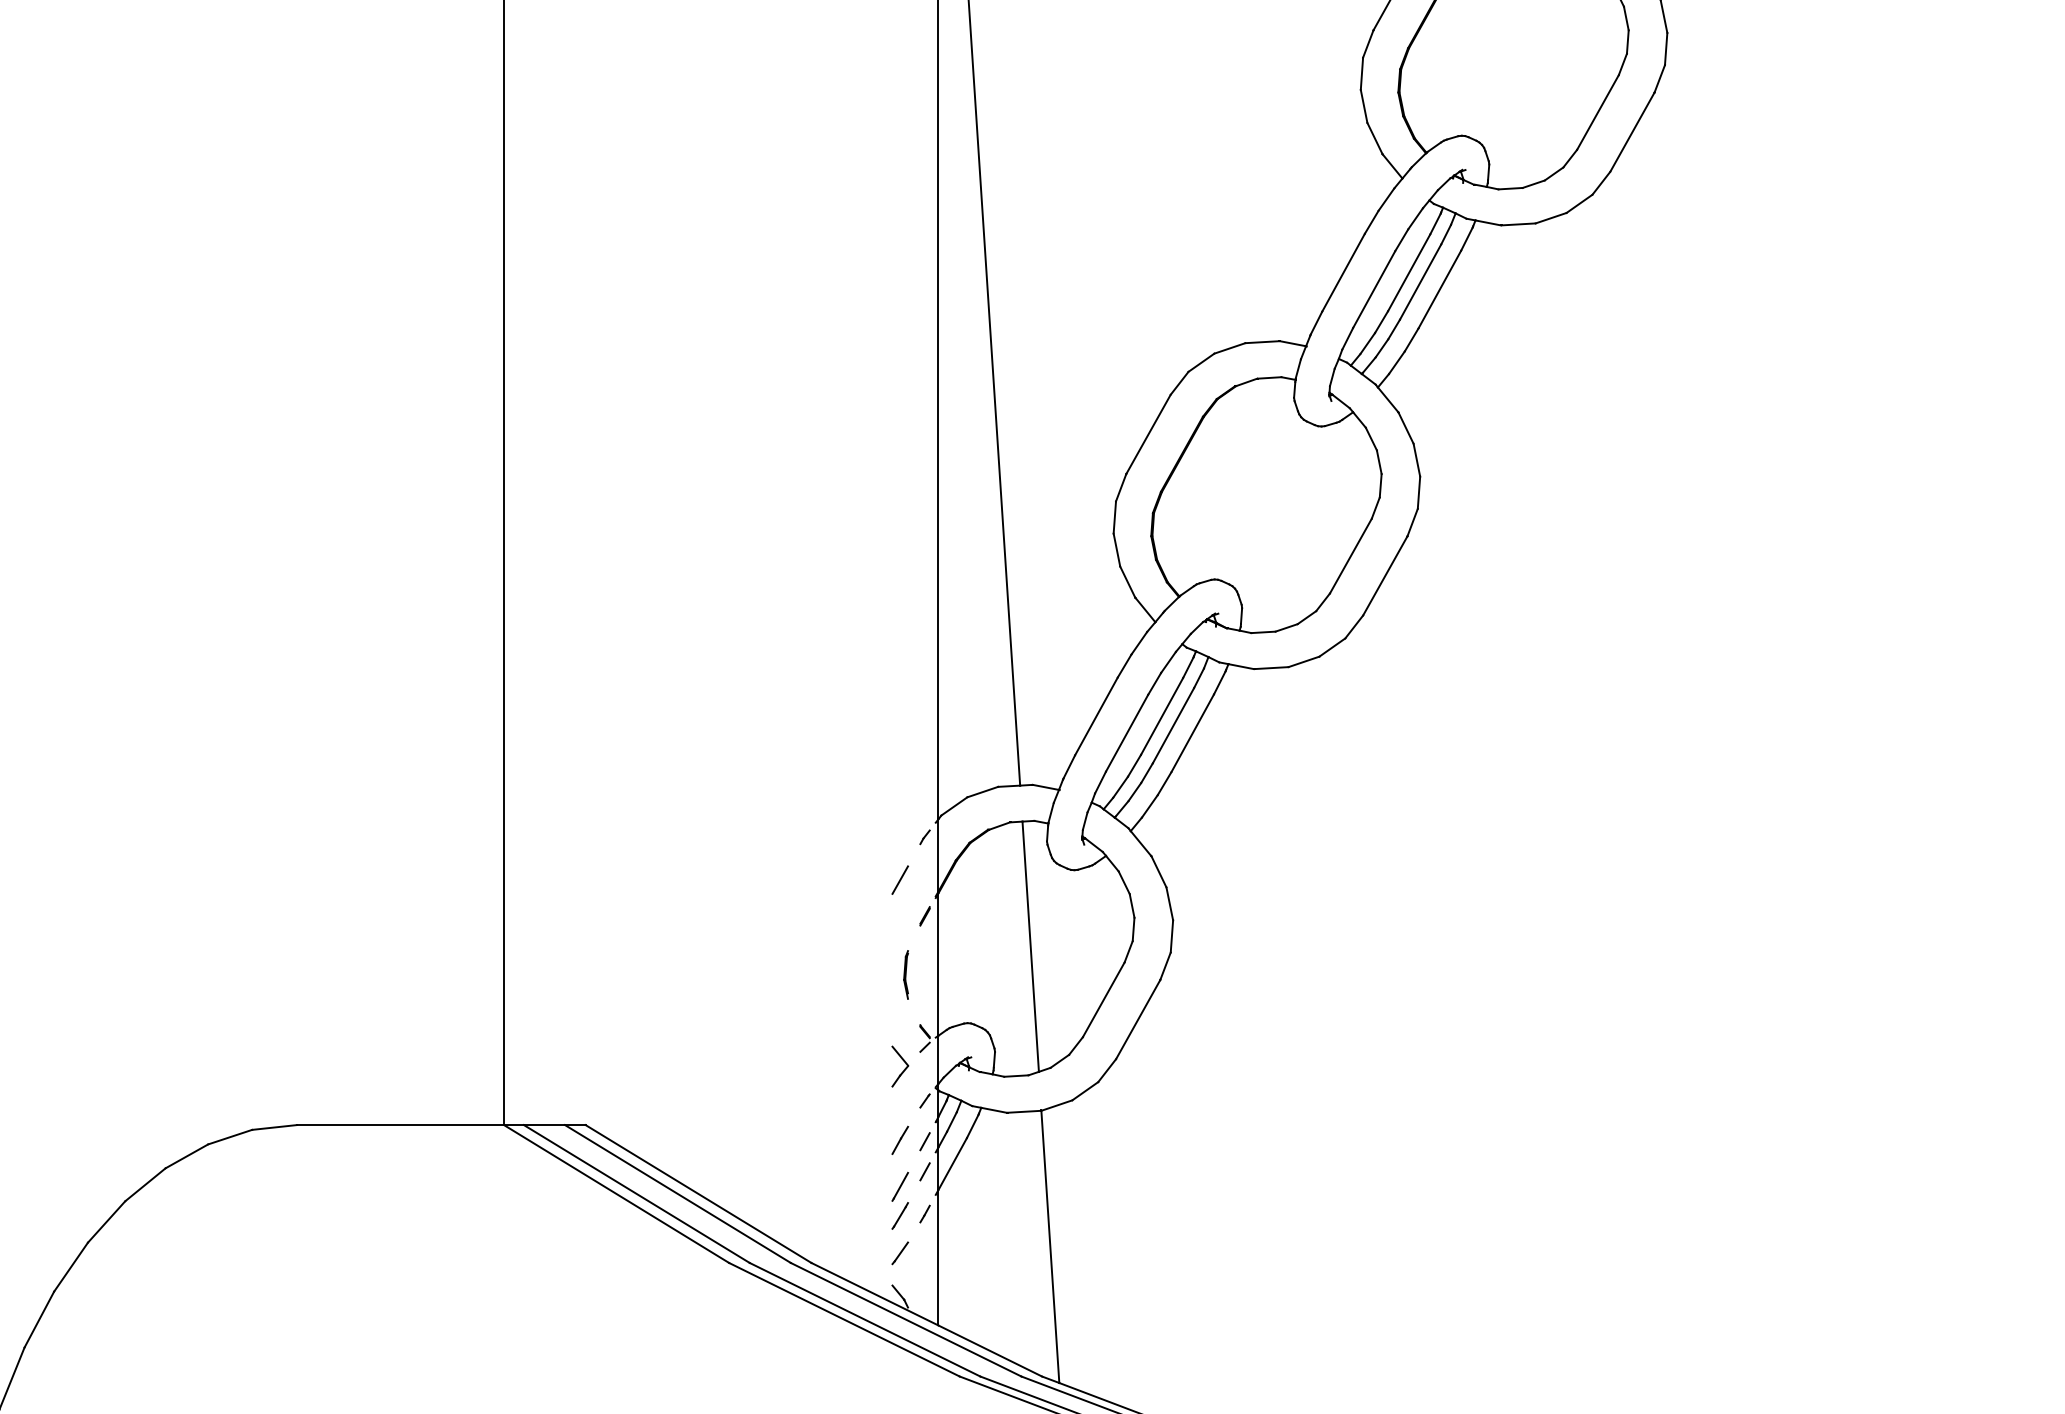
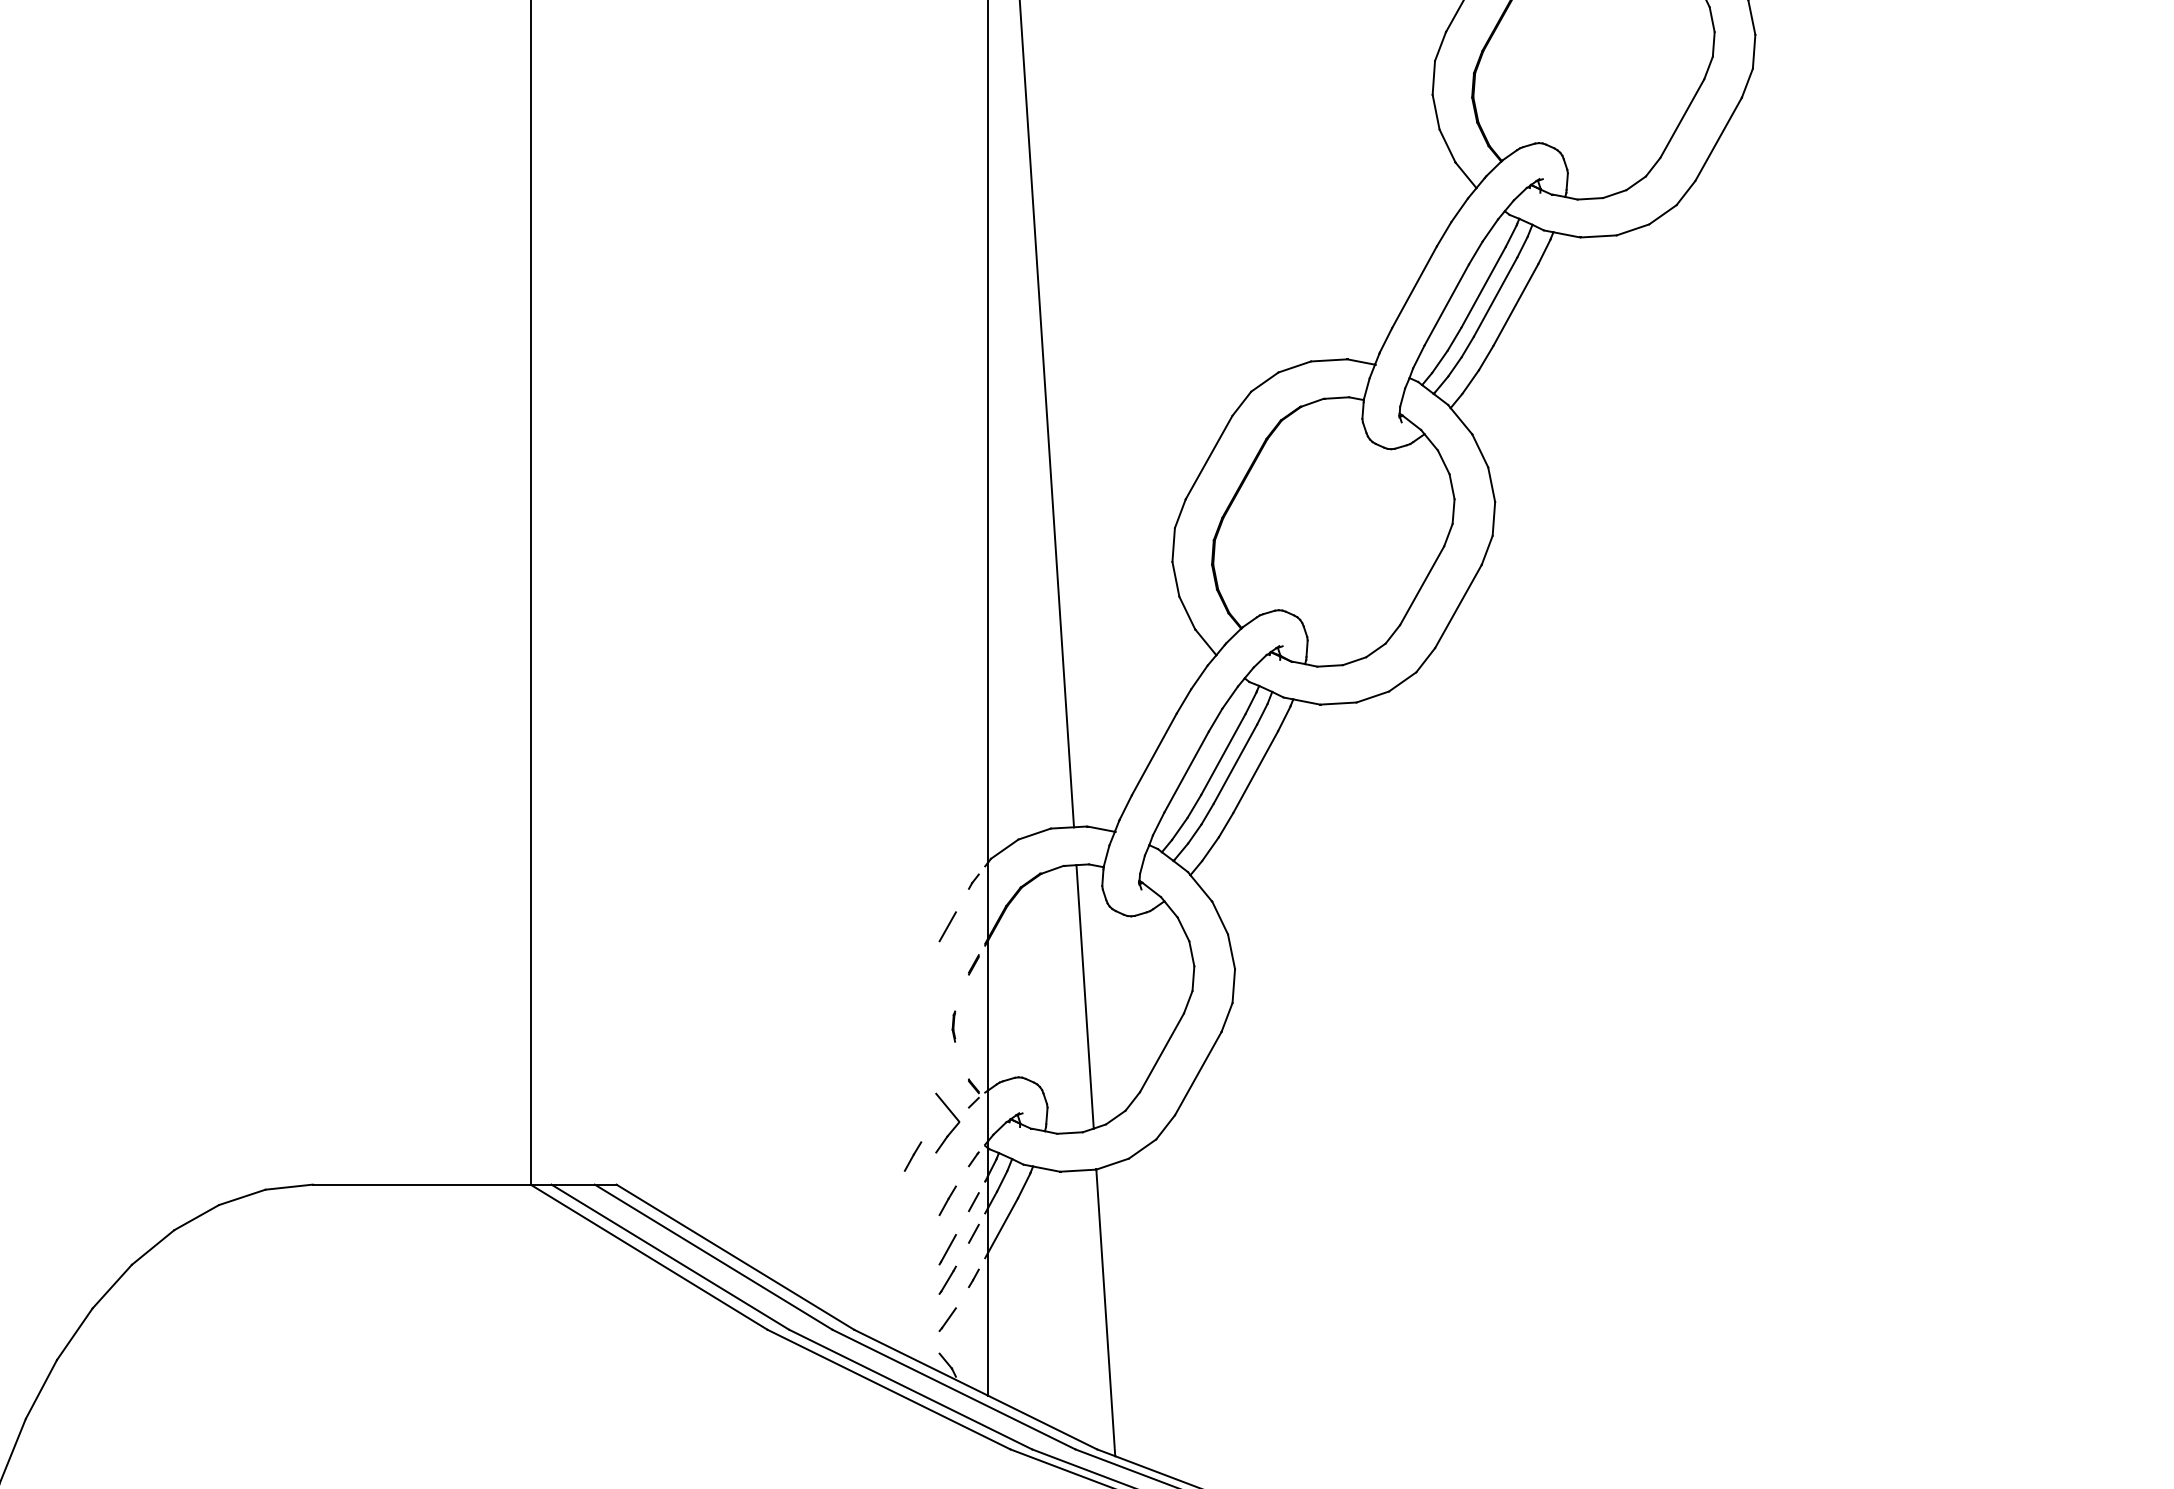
part: (905, 974) -> (953, 1026), size x0.6
part: (900, 1066) -> (948, 1122), size x1.4
line: (867, 1097) -> (913, 1155), added

